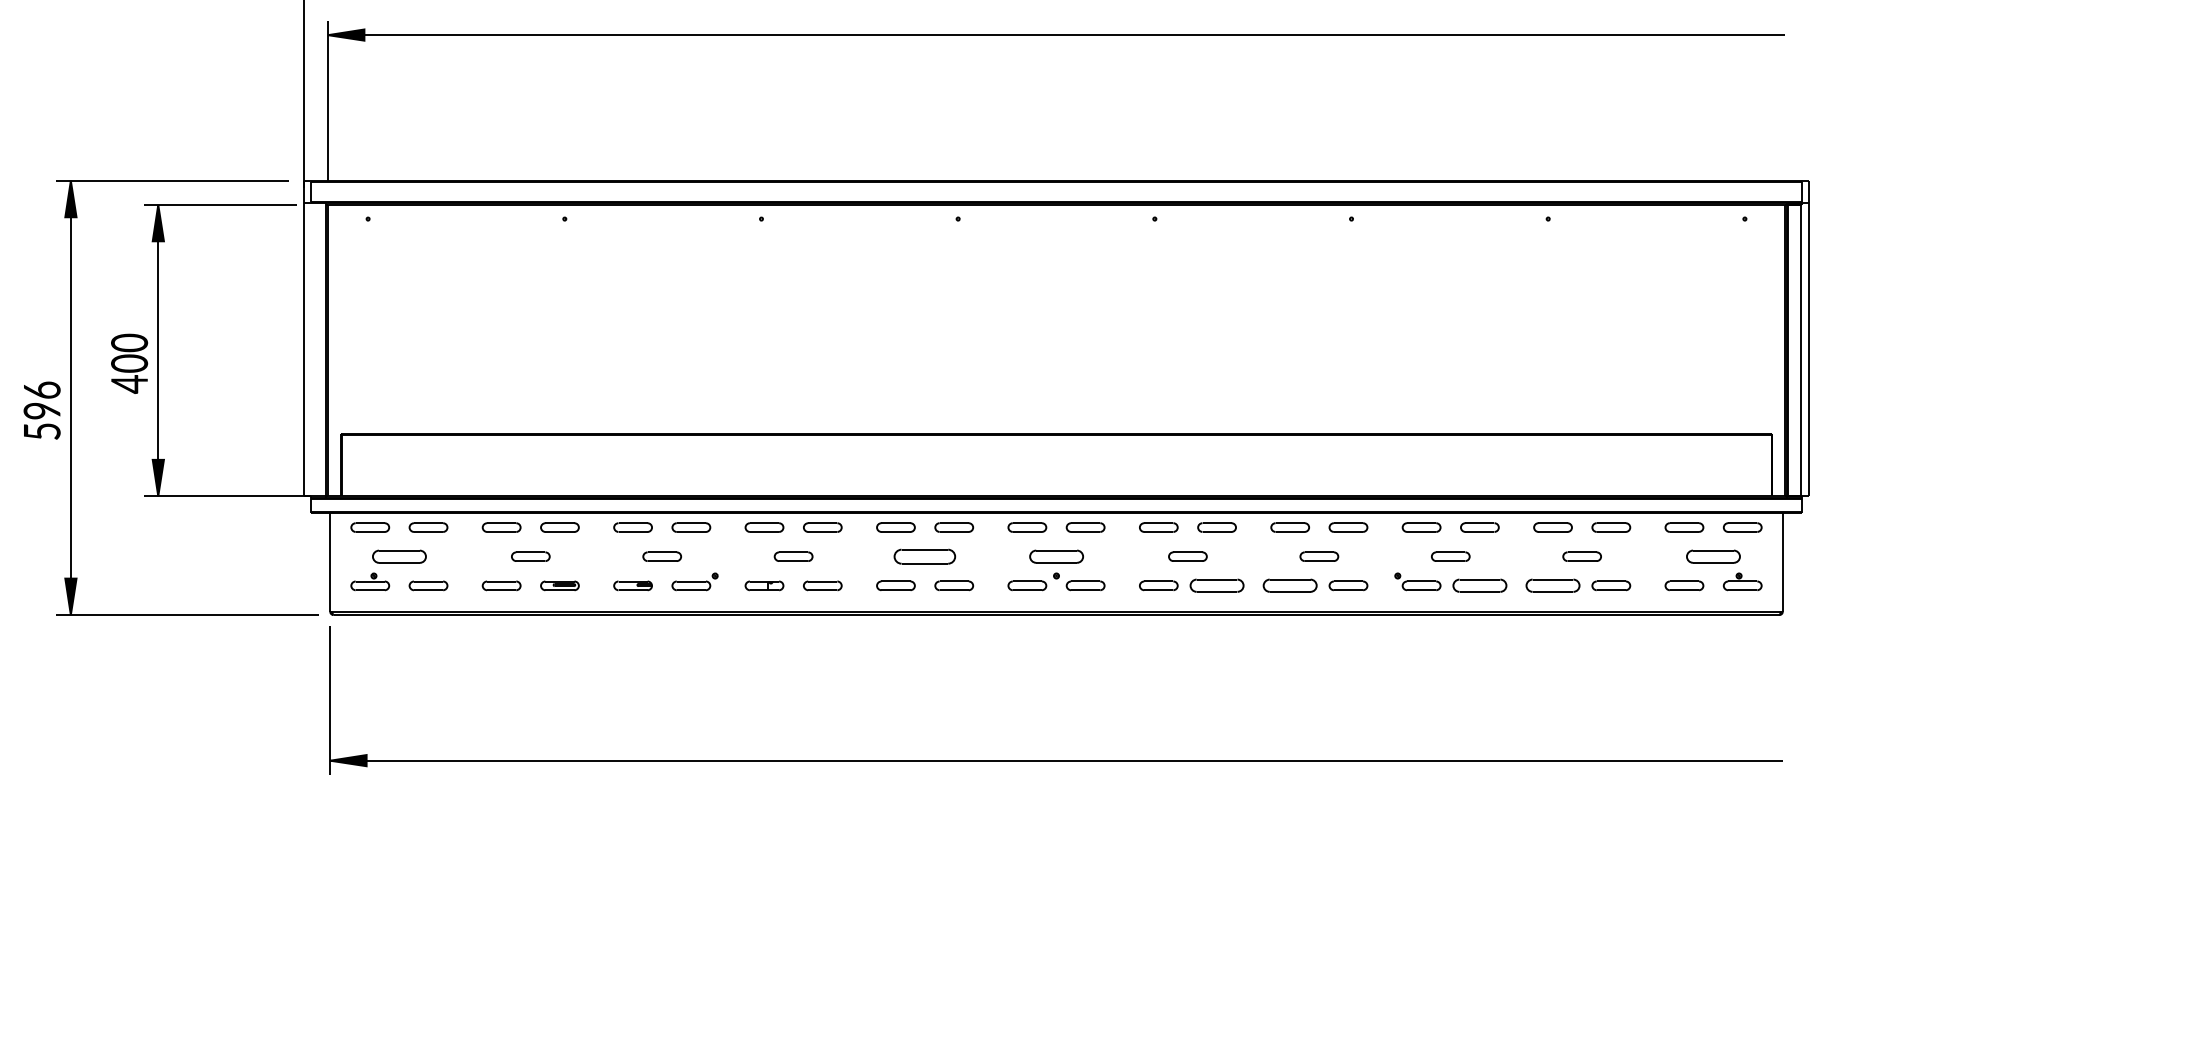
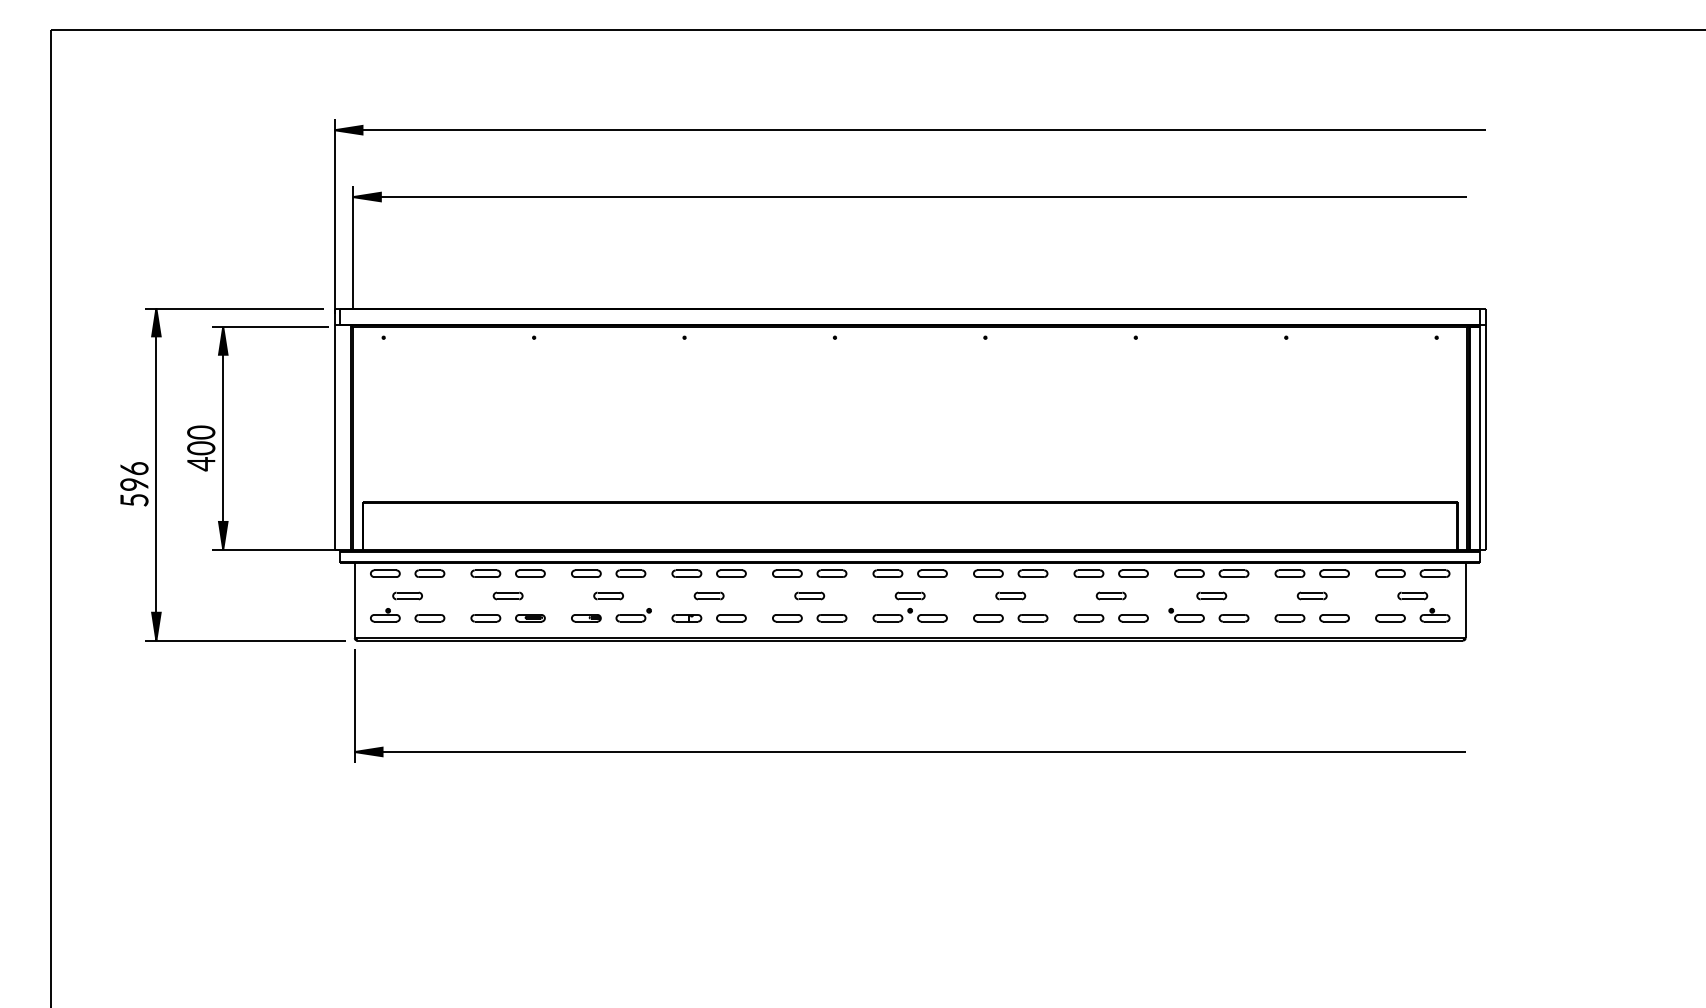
part: (399, 556) -> (407, 595), size x0.71
part: (924, 556) -> (809, 595), size x0.62
part: (1055, 556) -> (909, 595), size x0.71
part: (1713, 556) -> (1412, 595), size x0.71
part: (1216, 586) -> (1032, 618), size x0.71
part: (1289, 586) -> (1088, 618), size x0.71
part: (1479, 586) -> (1233, 618), size x0.71
part: (1552, 586) -> (1289, 618), size x0.71

